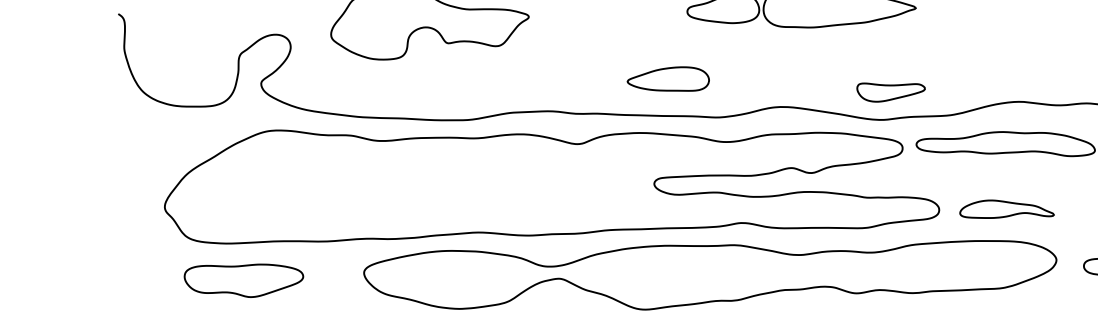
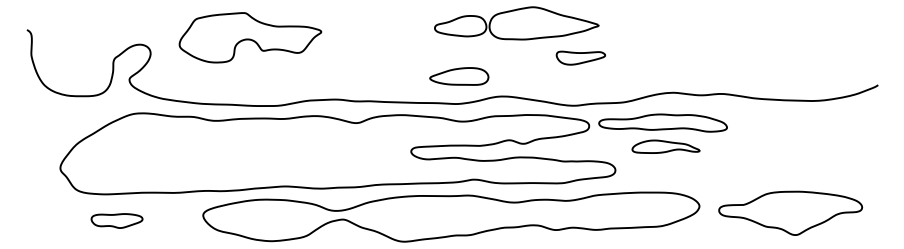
part: (668, 79) -> (459, 76), moved
part: (890, 91) -> (580, 57), moved
part: (1006, 208) -> (665, 146), moved
part: (243, 280) -> (116, 220), size x0.6

